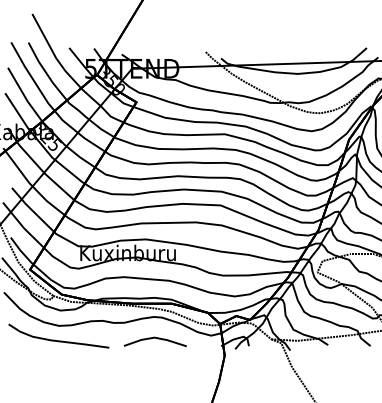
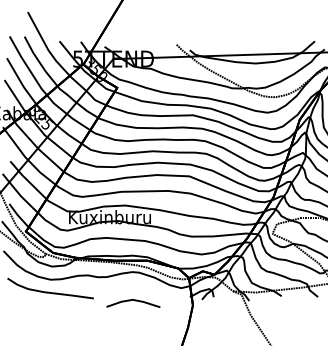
line: (156, 339) -> (134, 301), moved

